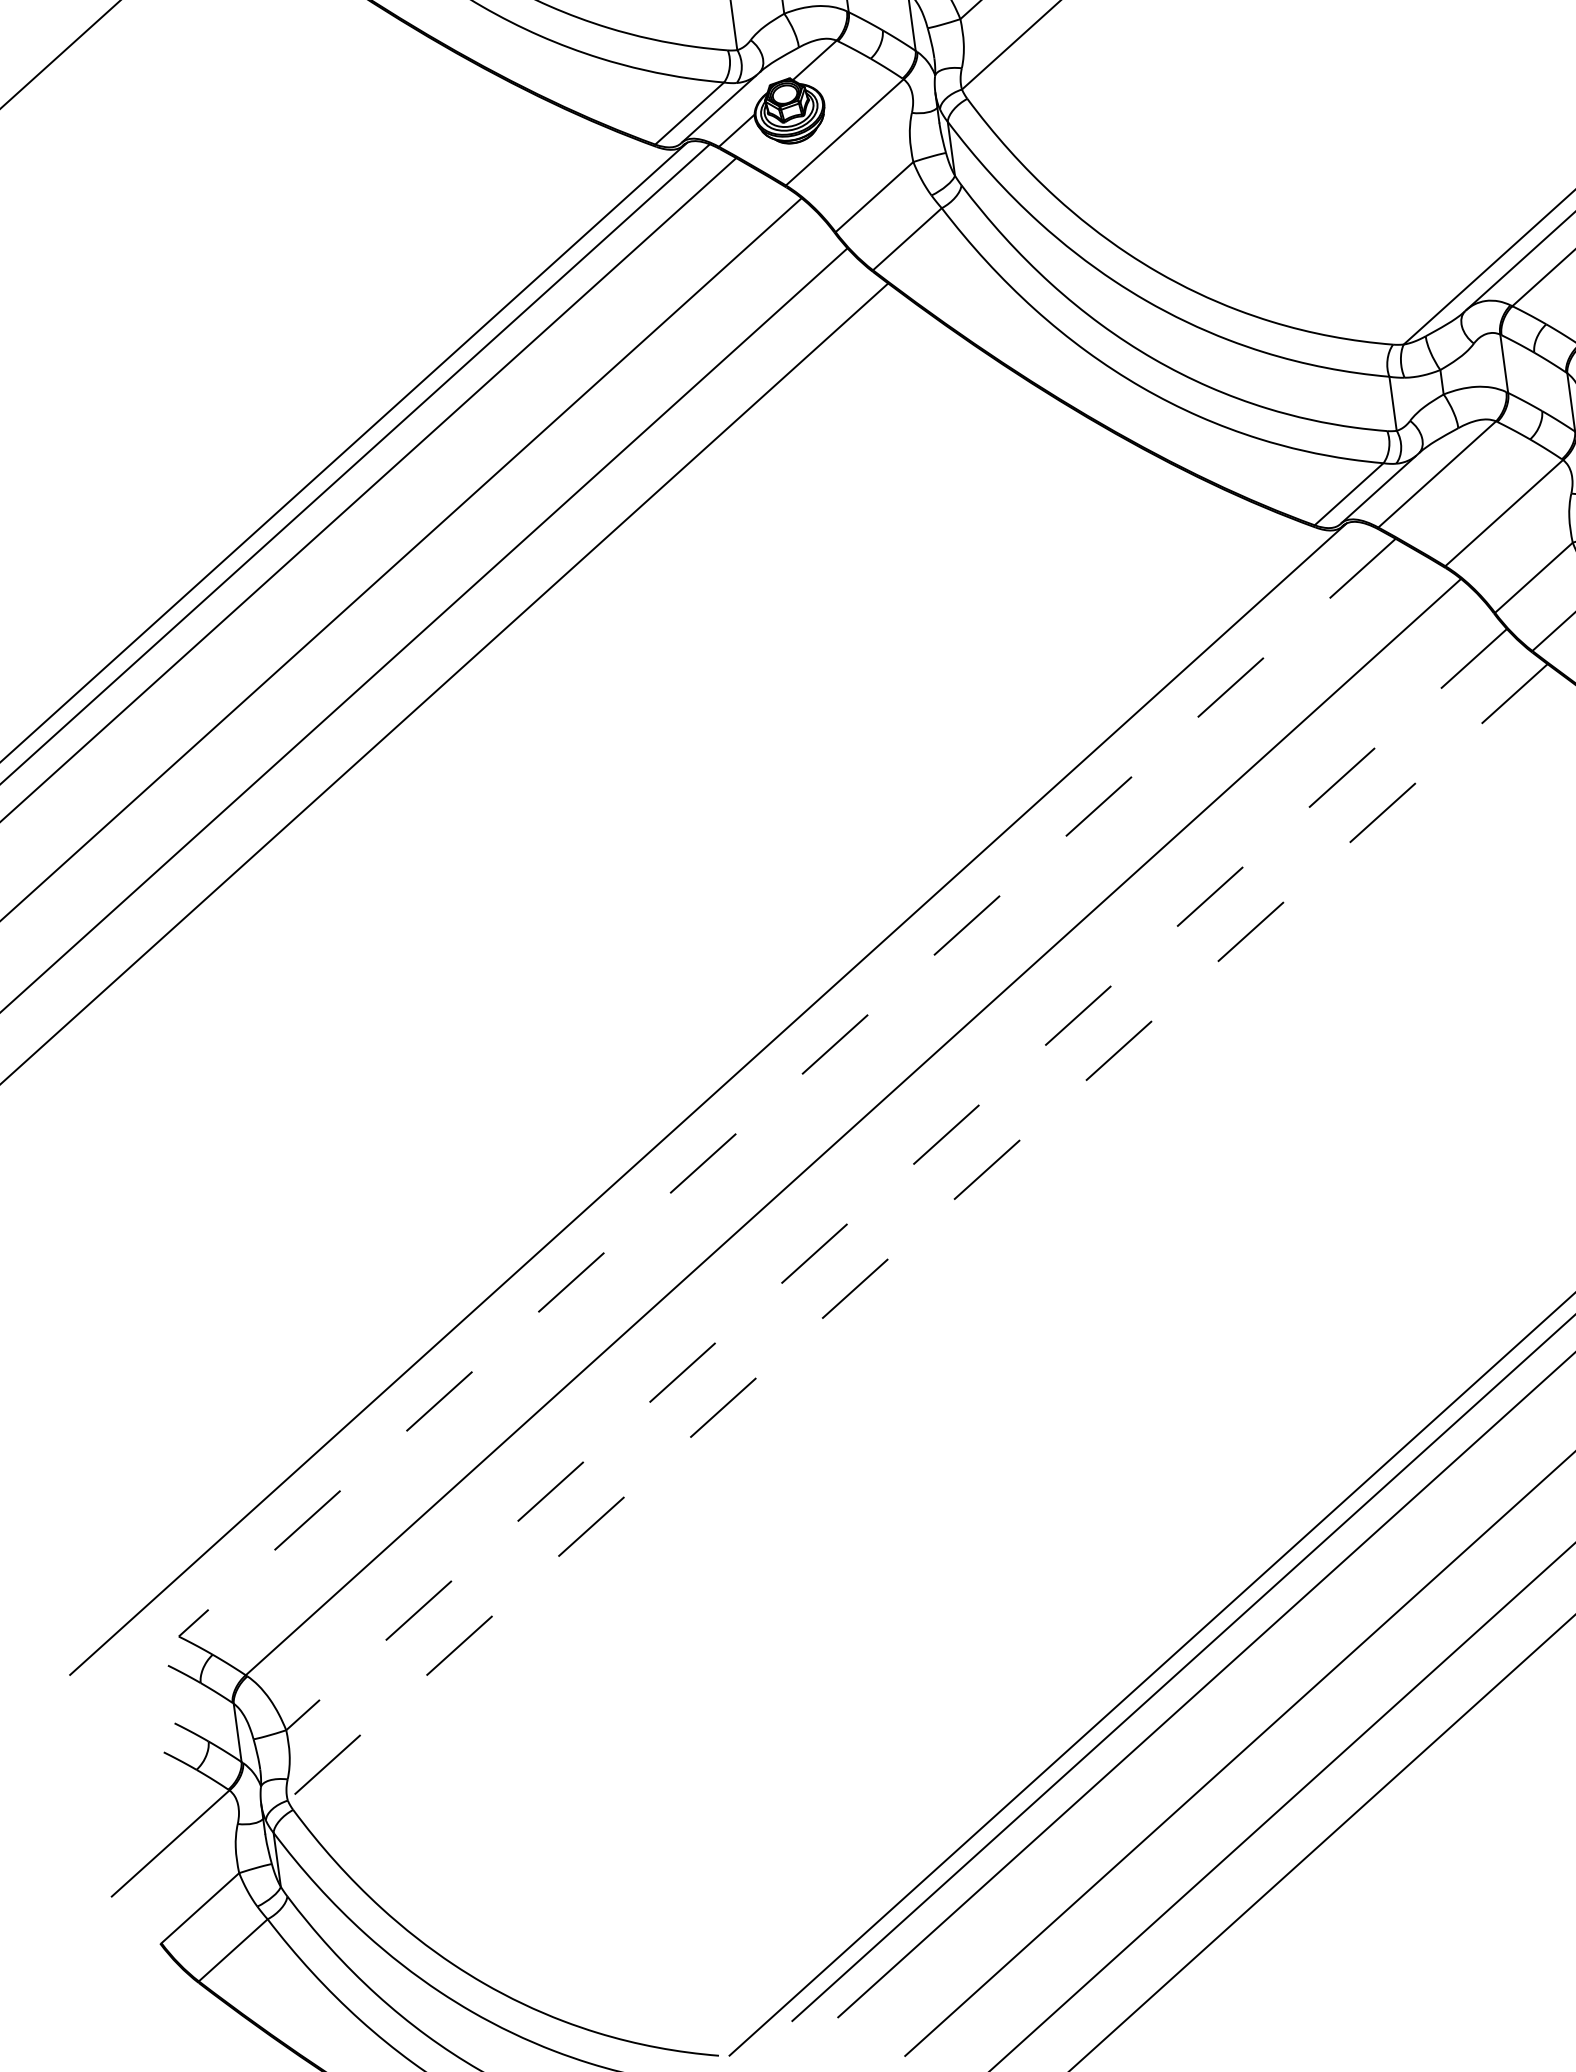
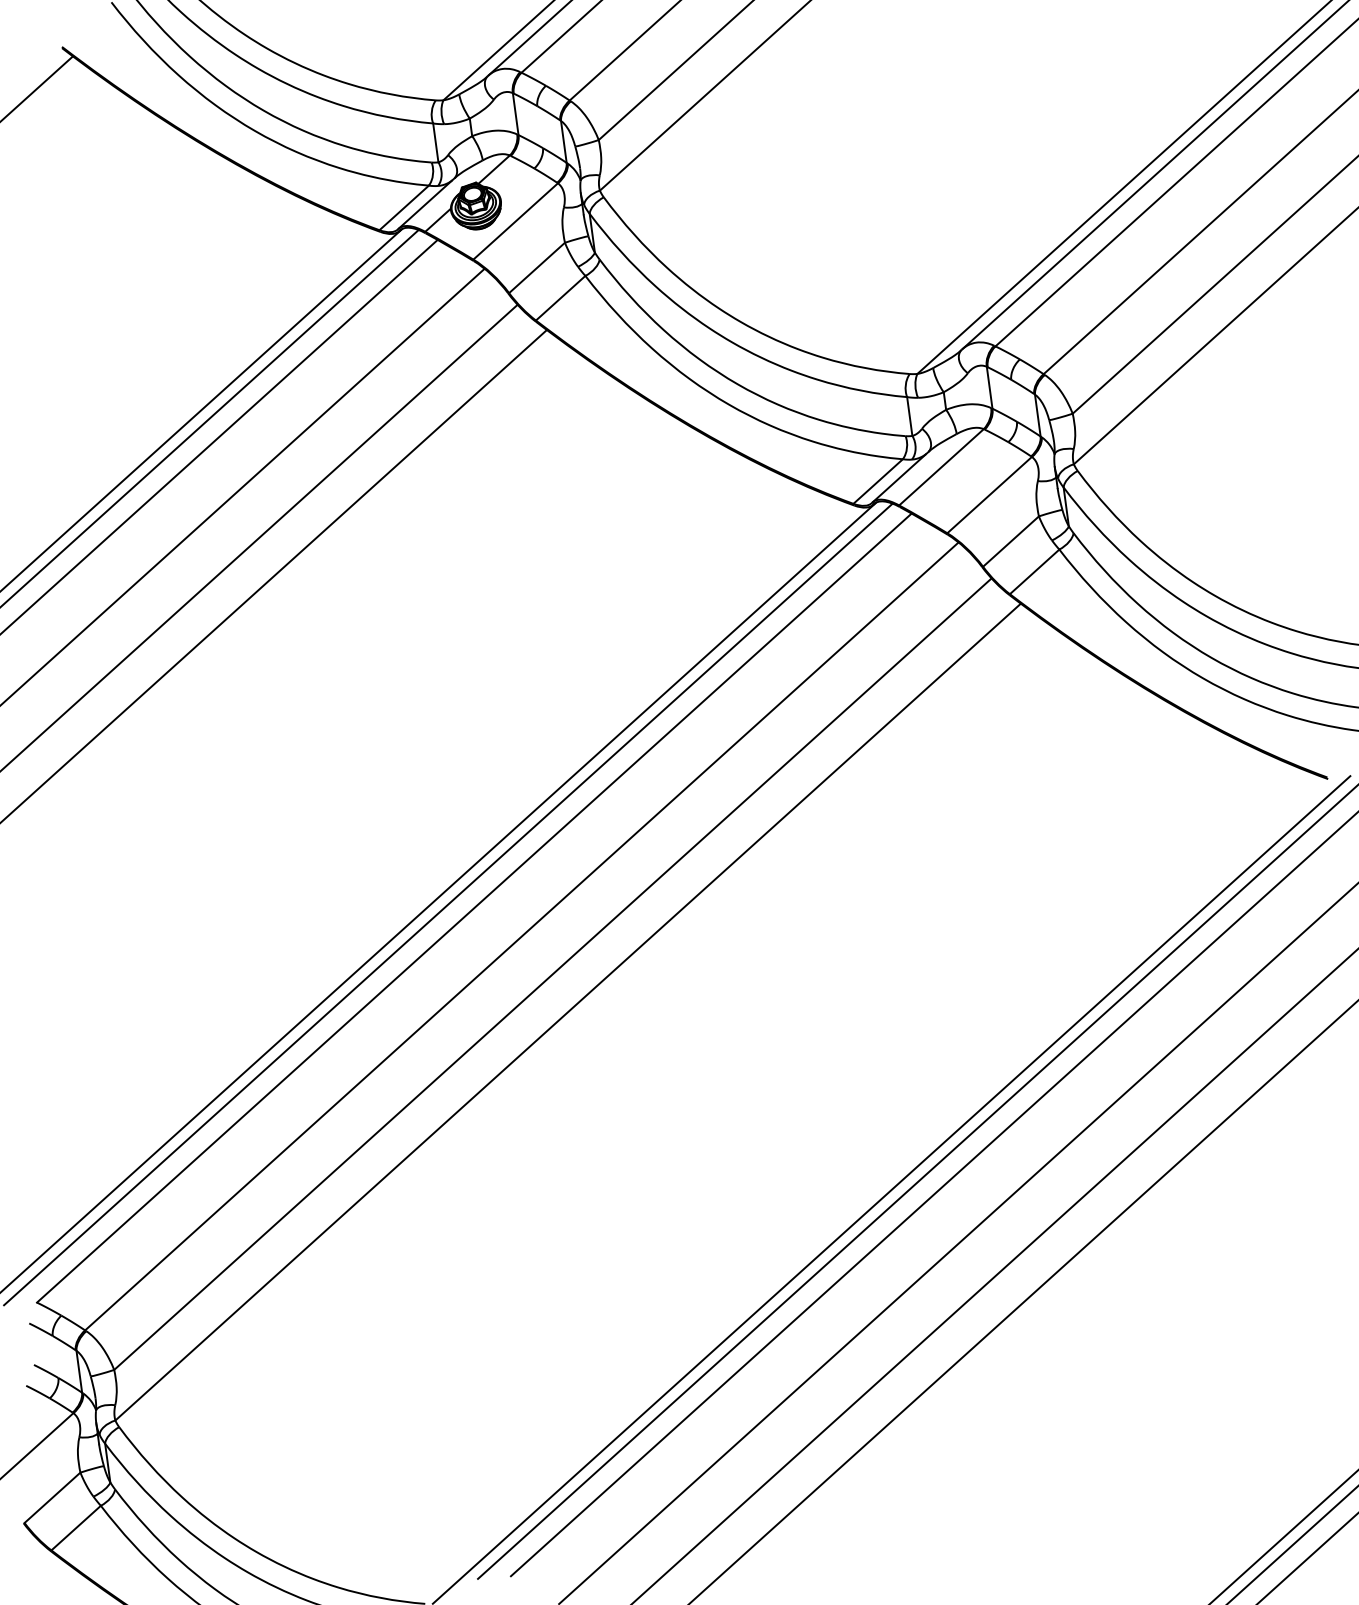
line: (751, 1082) -> (448, 904), added
line: (787, 1088) -> (474, 908), dashed -> solid
line: (896, 1180) -> (552, 974), dashed -> solid
line: (918, 1232) -> (568, 1012), dashed -> solid

